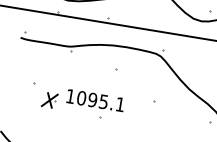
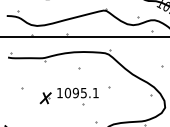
part: (81, 103) -> (68, 96), moved

